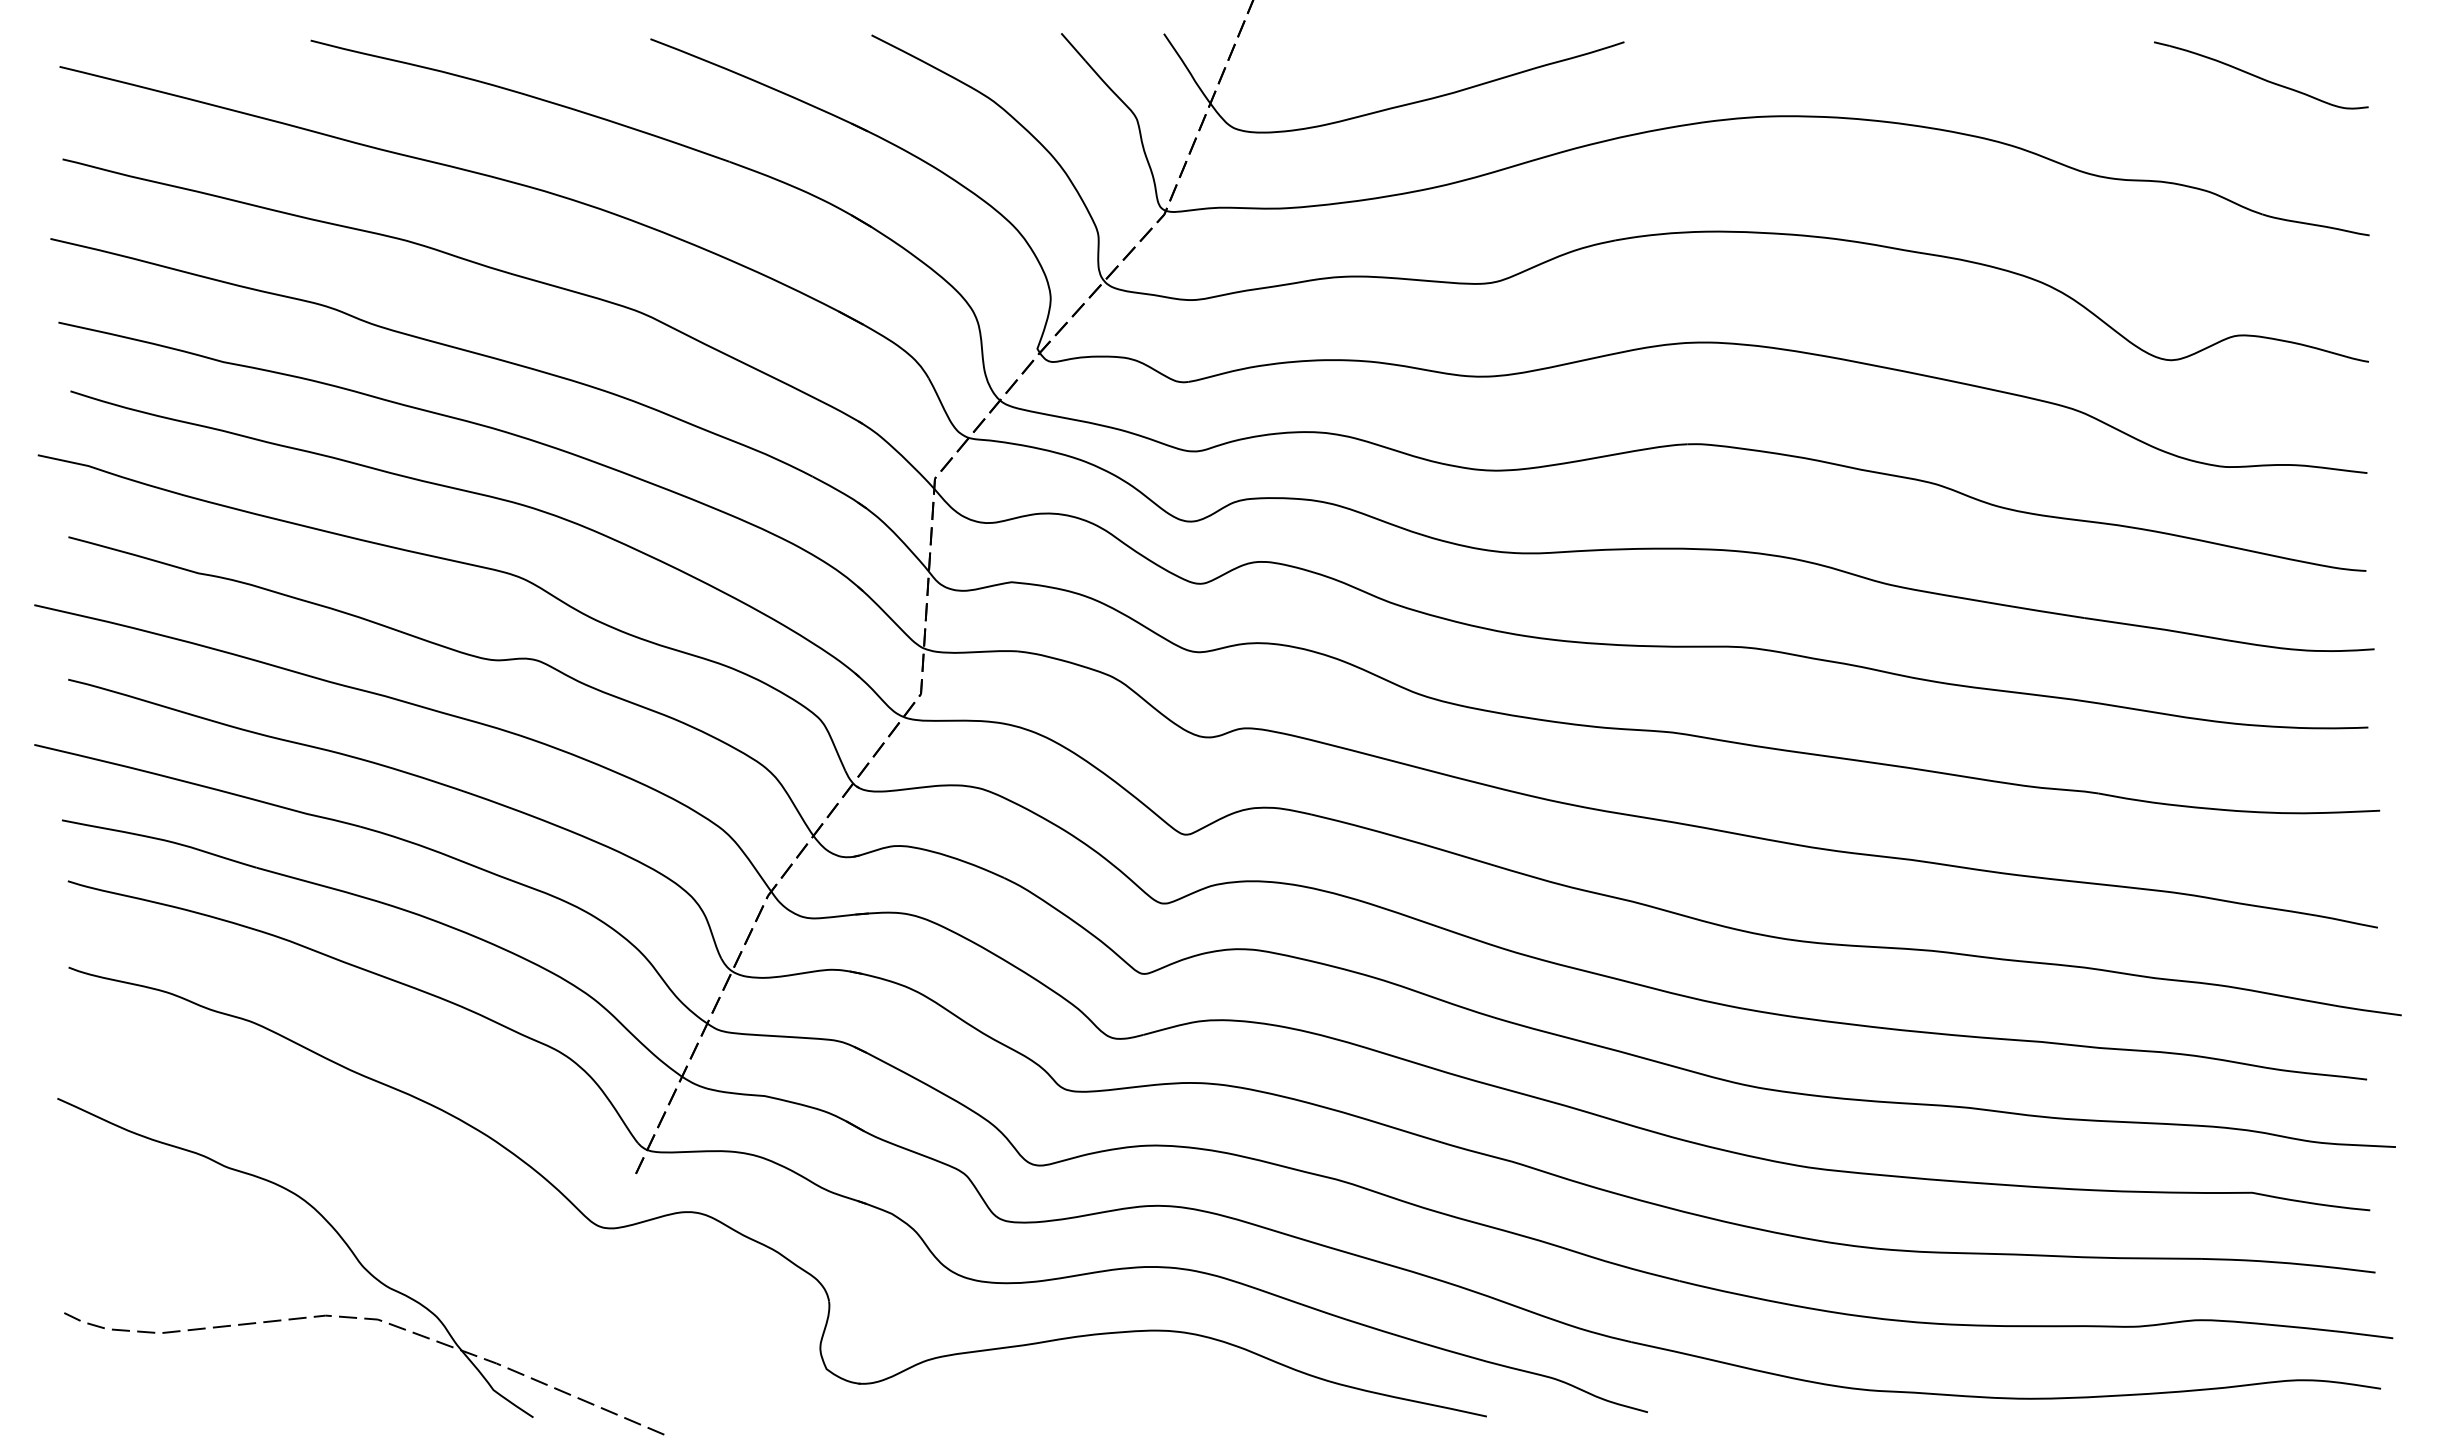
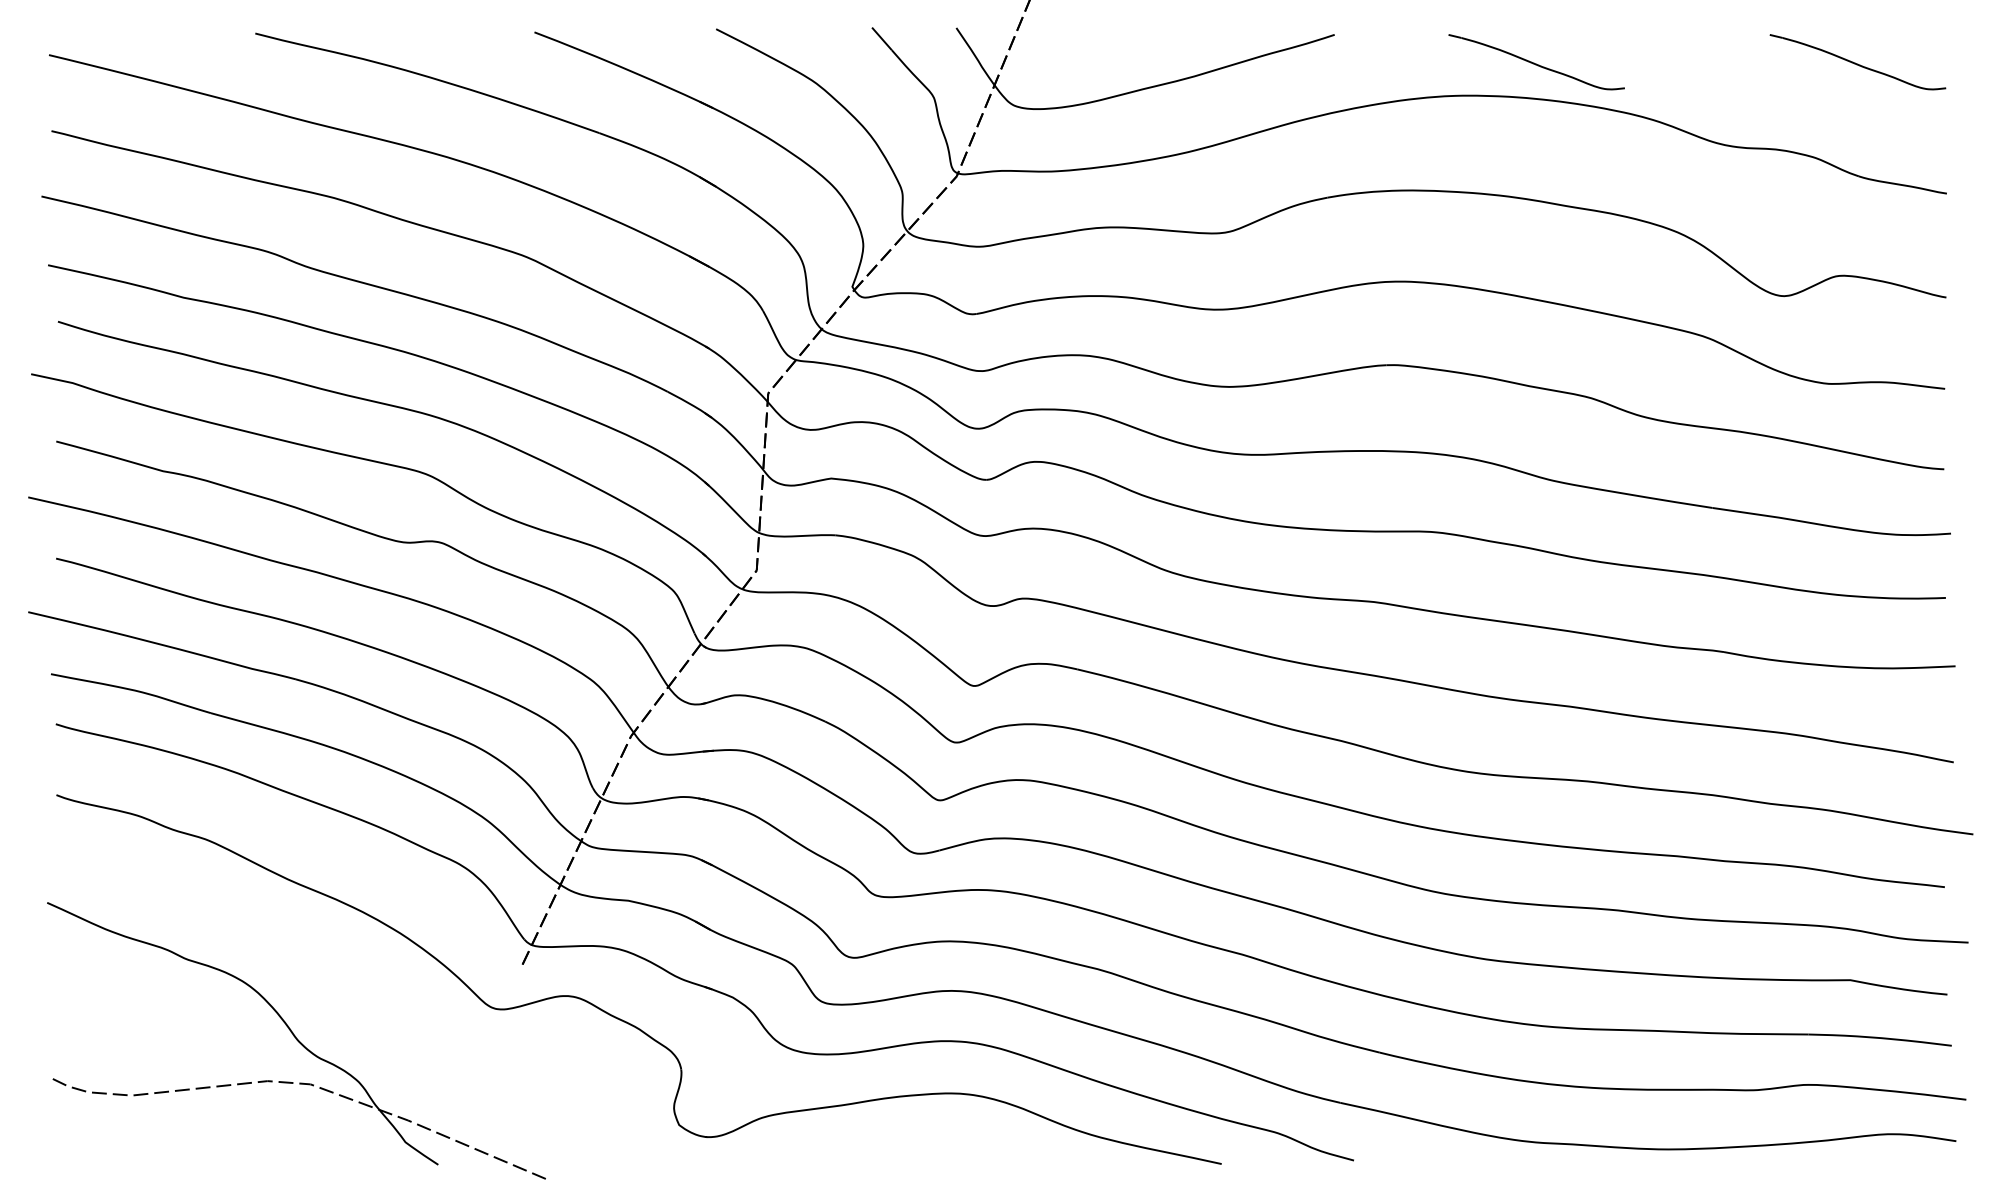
part: (1870, 75) -> (1536, 62), added

